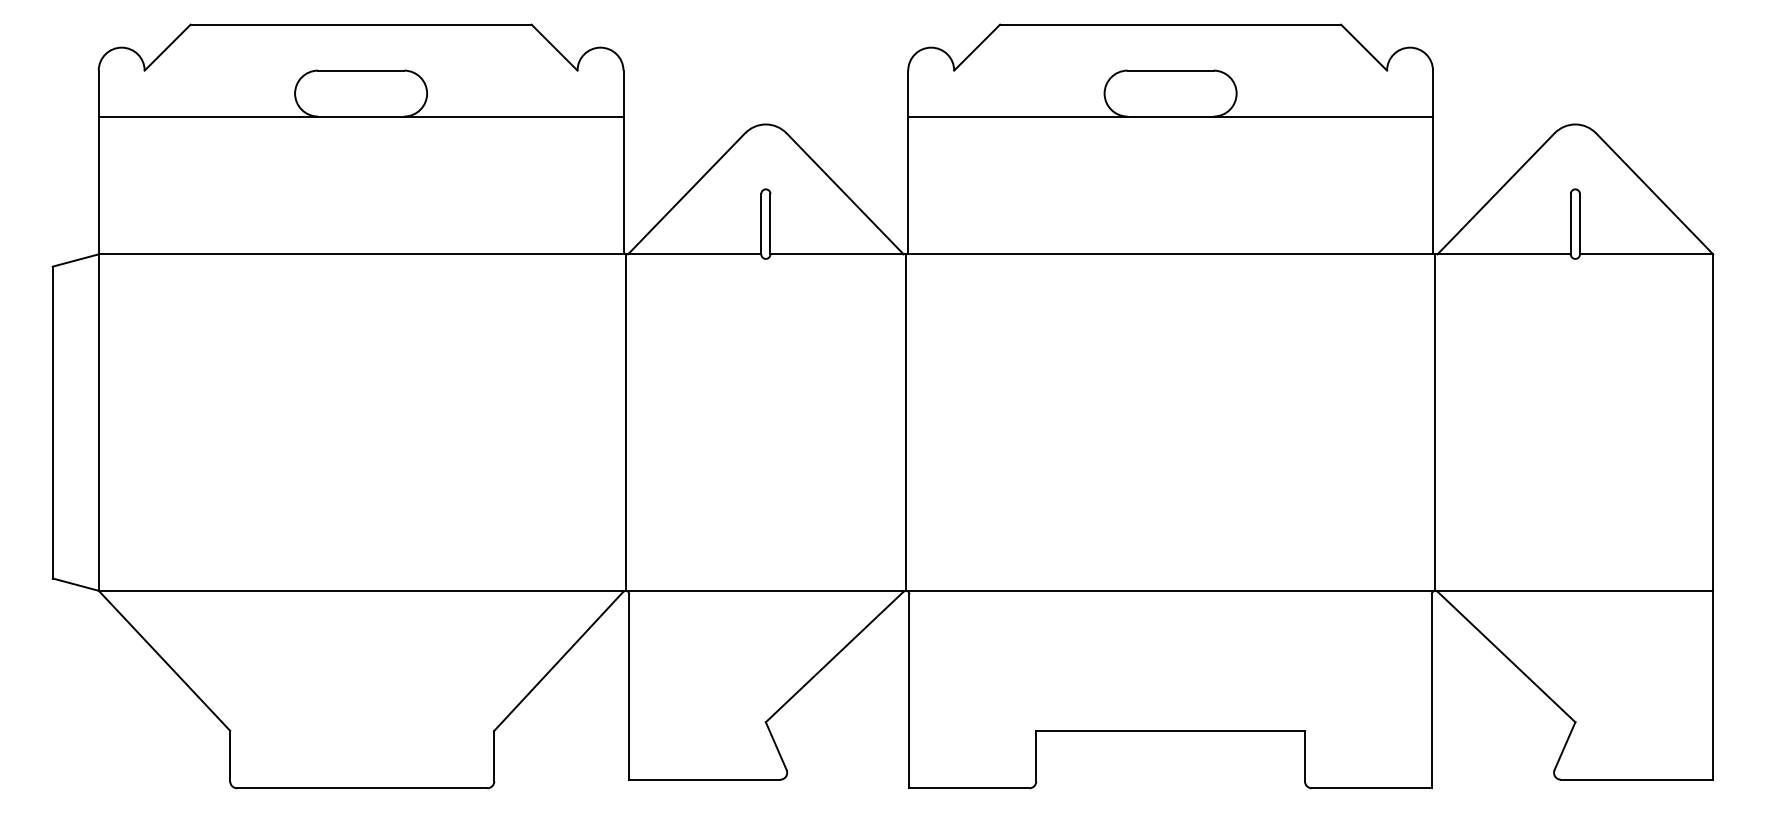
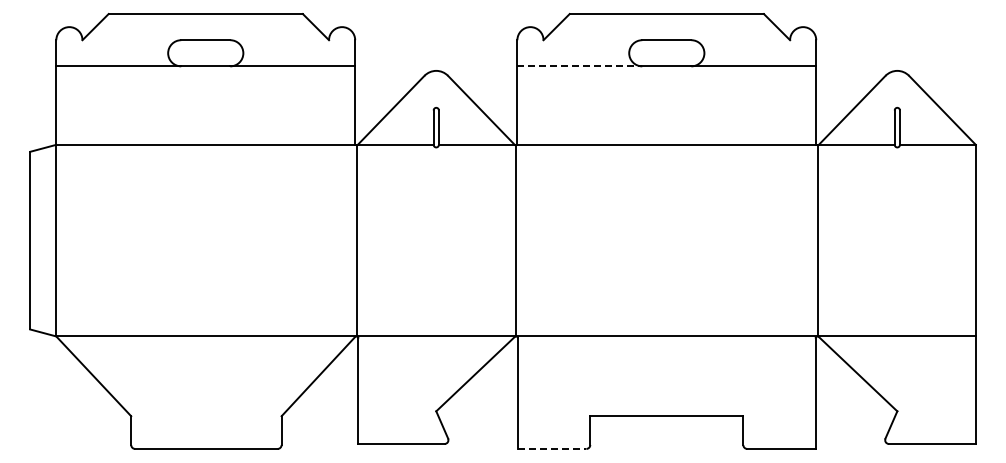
line: (1019, 116) -> (580, 66), solid -> dashed
line: (969, 787) -> (552, 448), solid -> dashed

